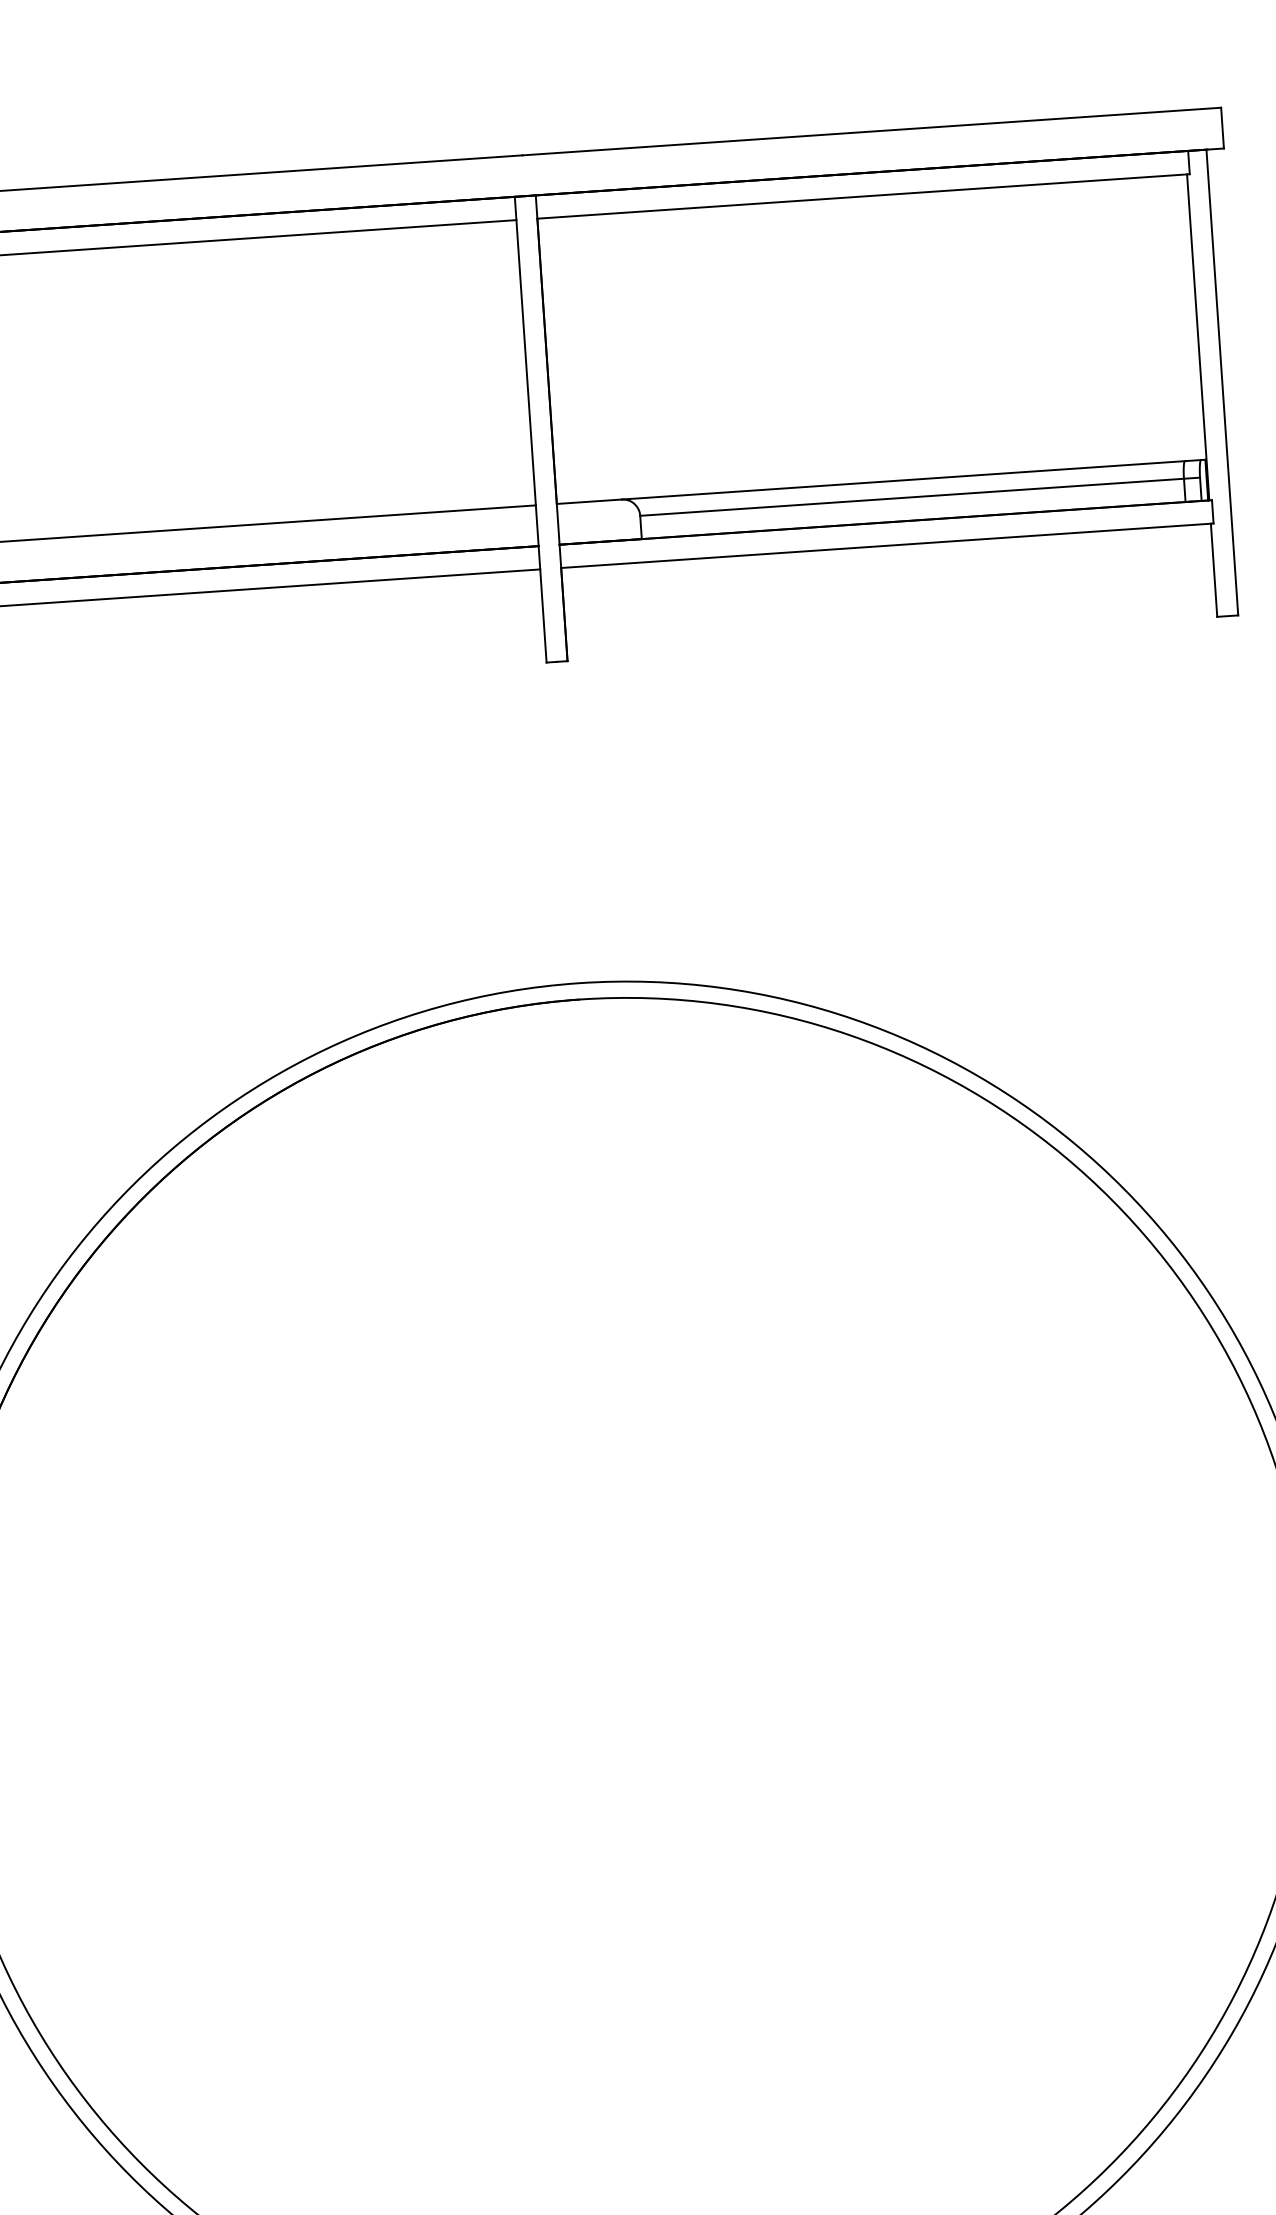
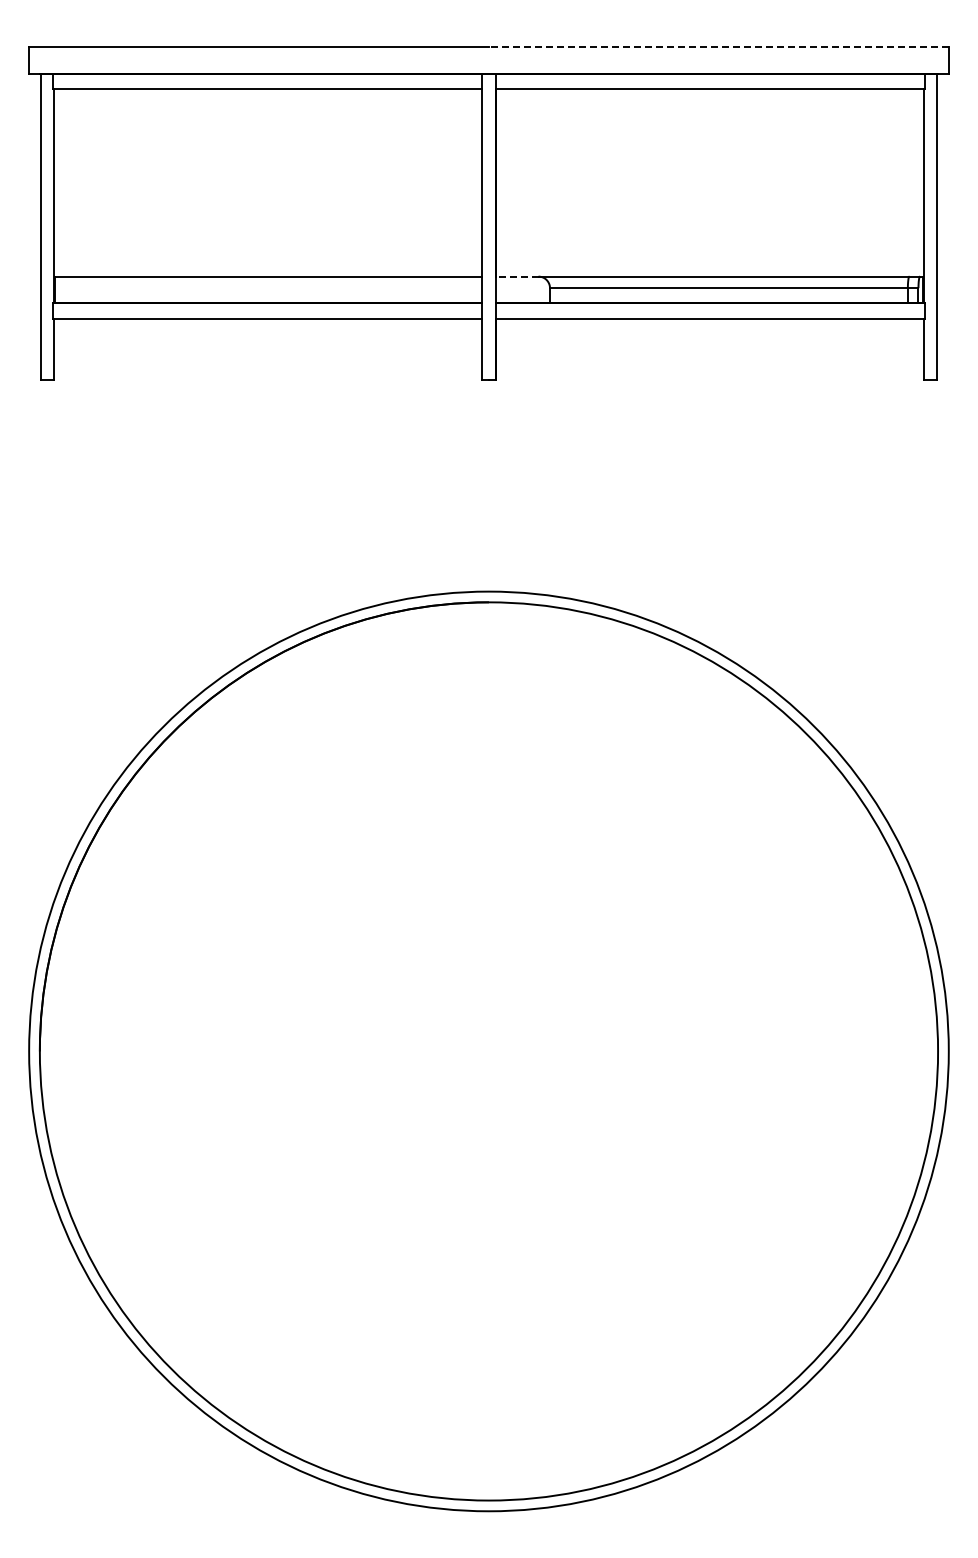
line: (871, 131) -> (718, 46), solid -> dashed
line: (588, 501) -> (516, 276), solid -> dashed

